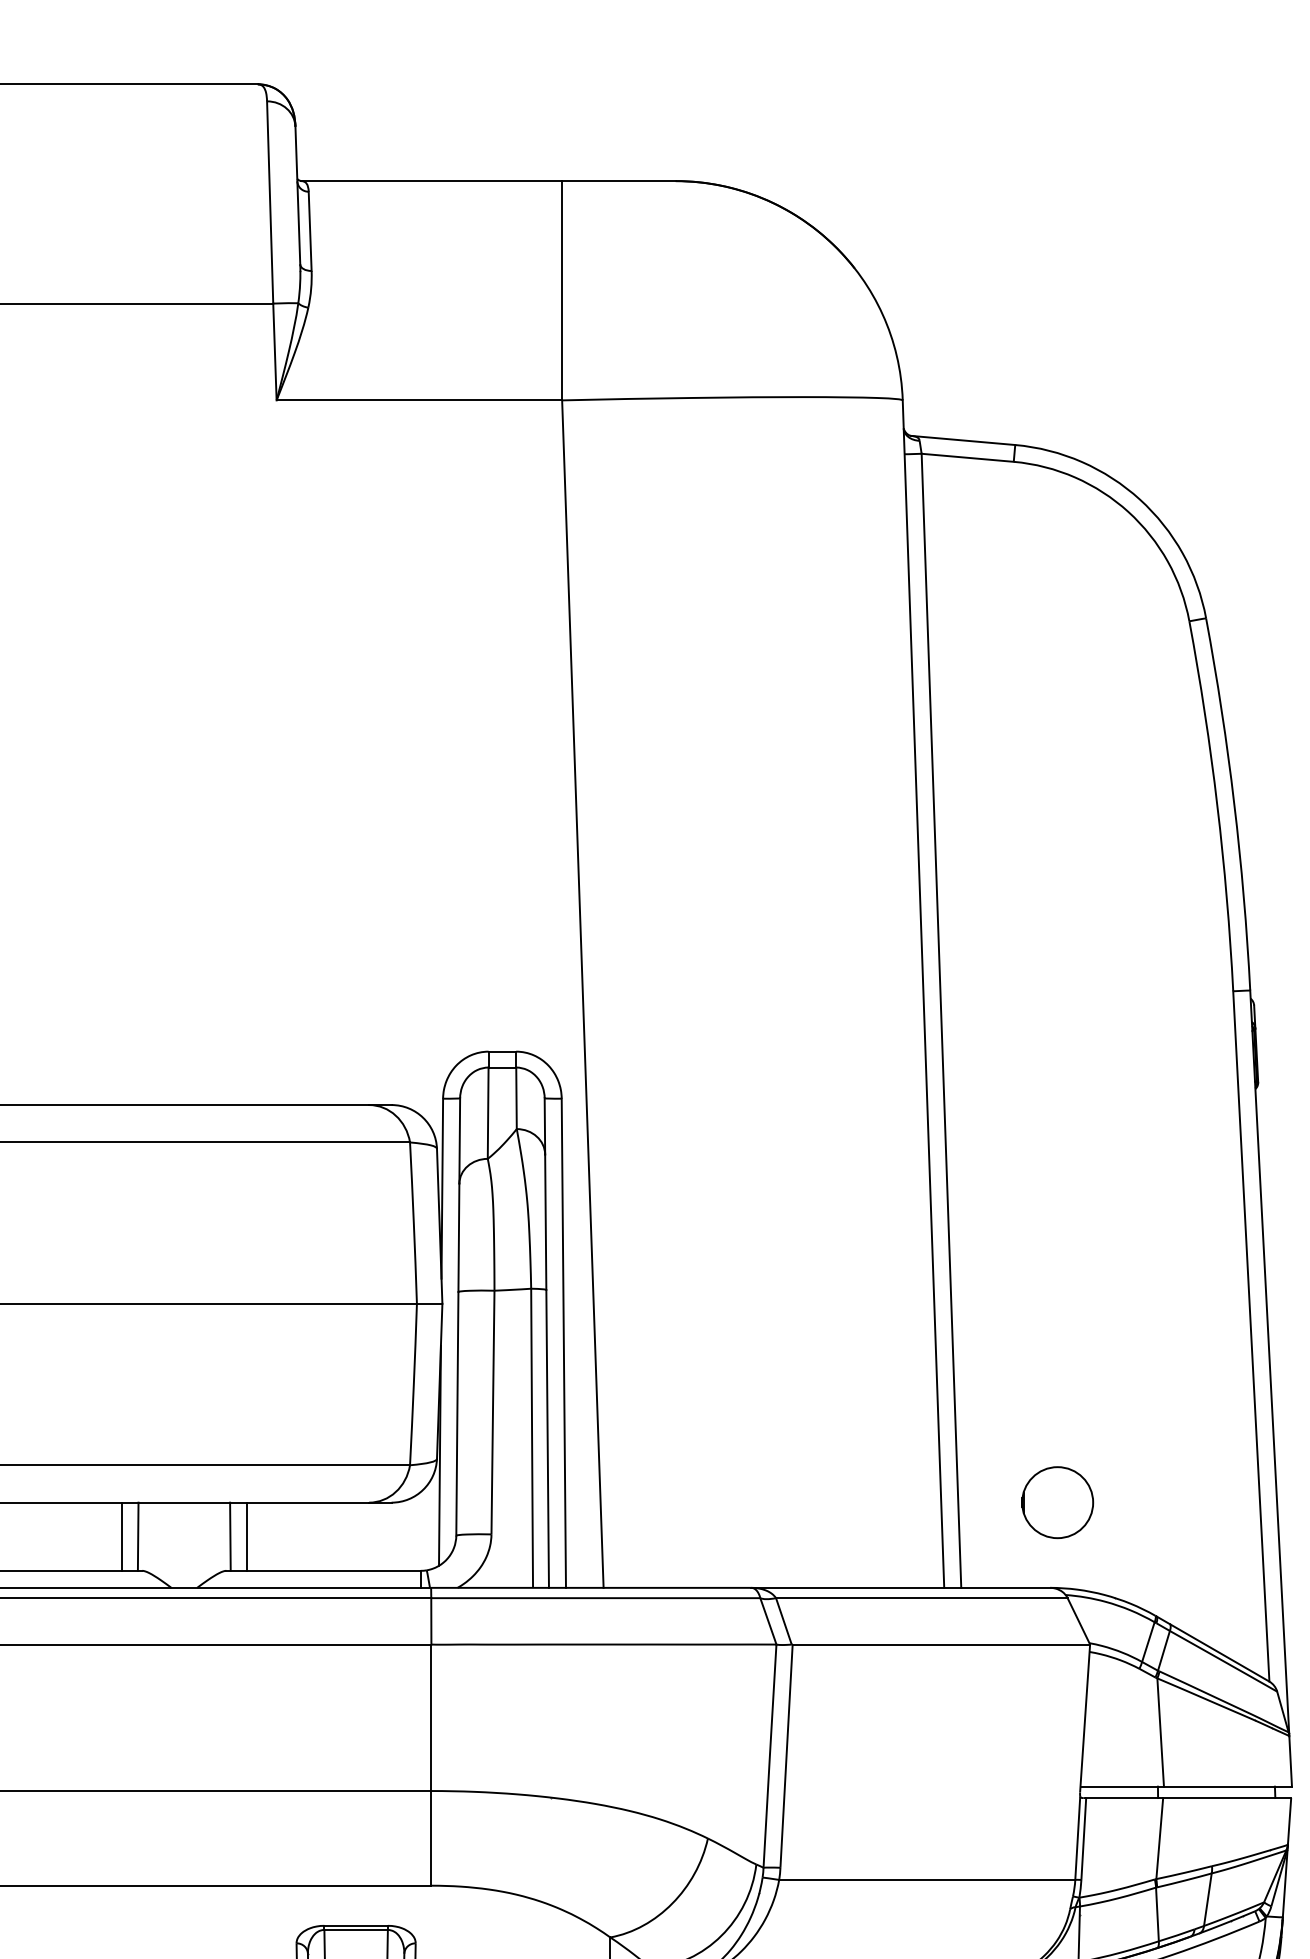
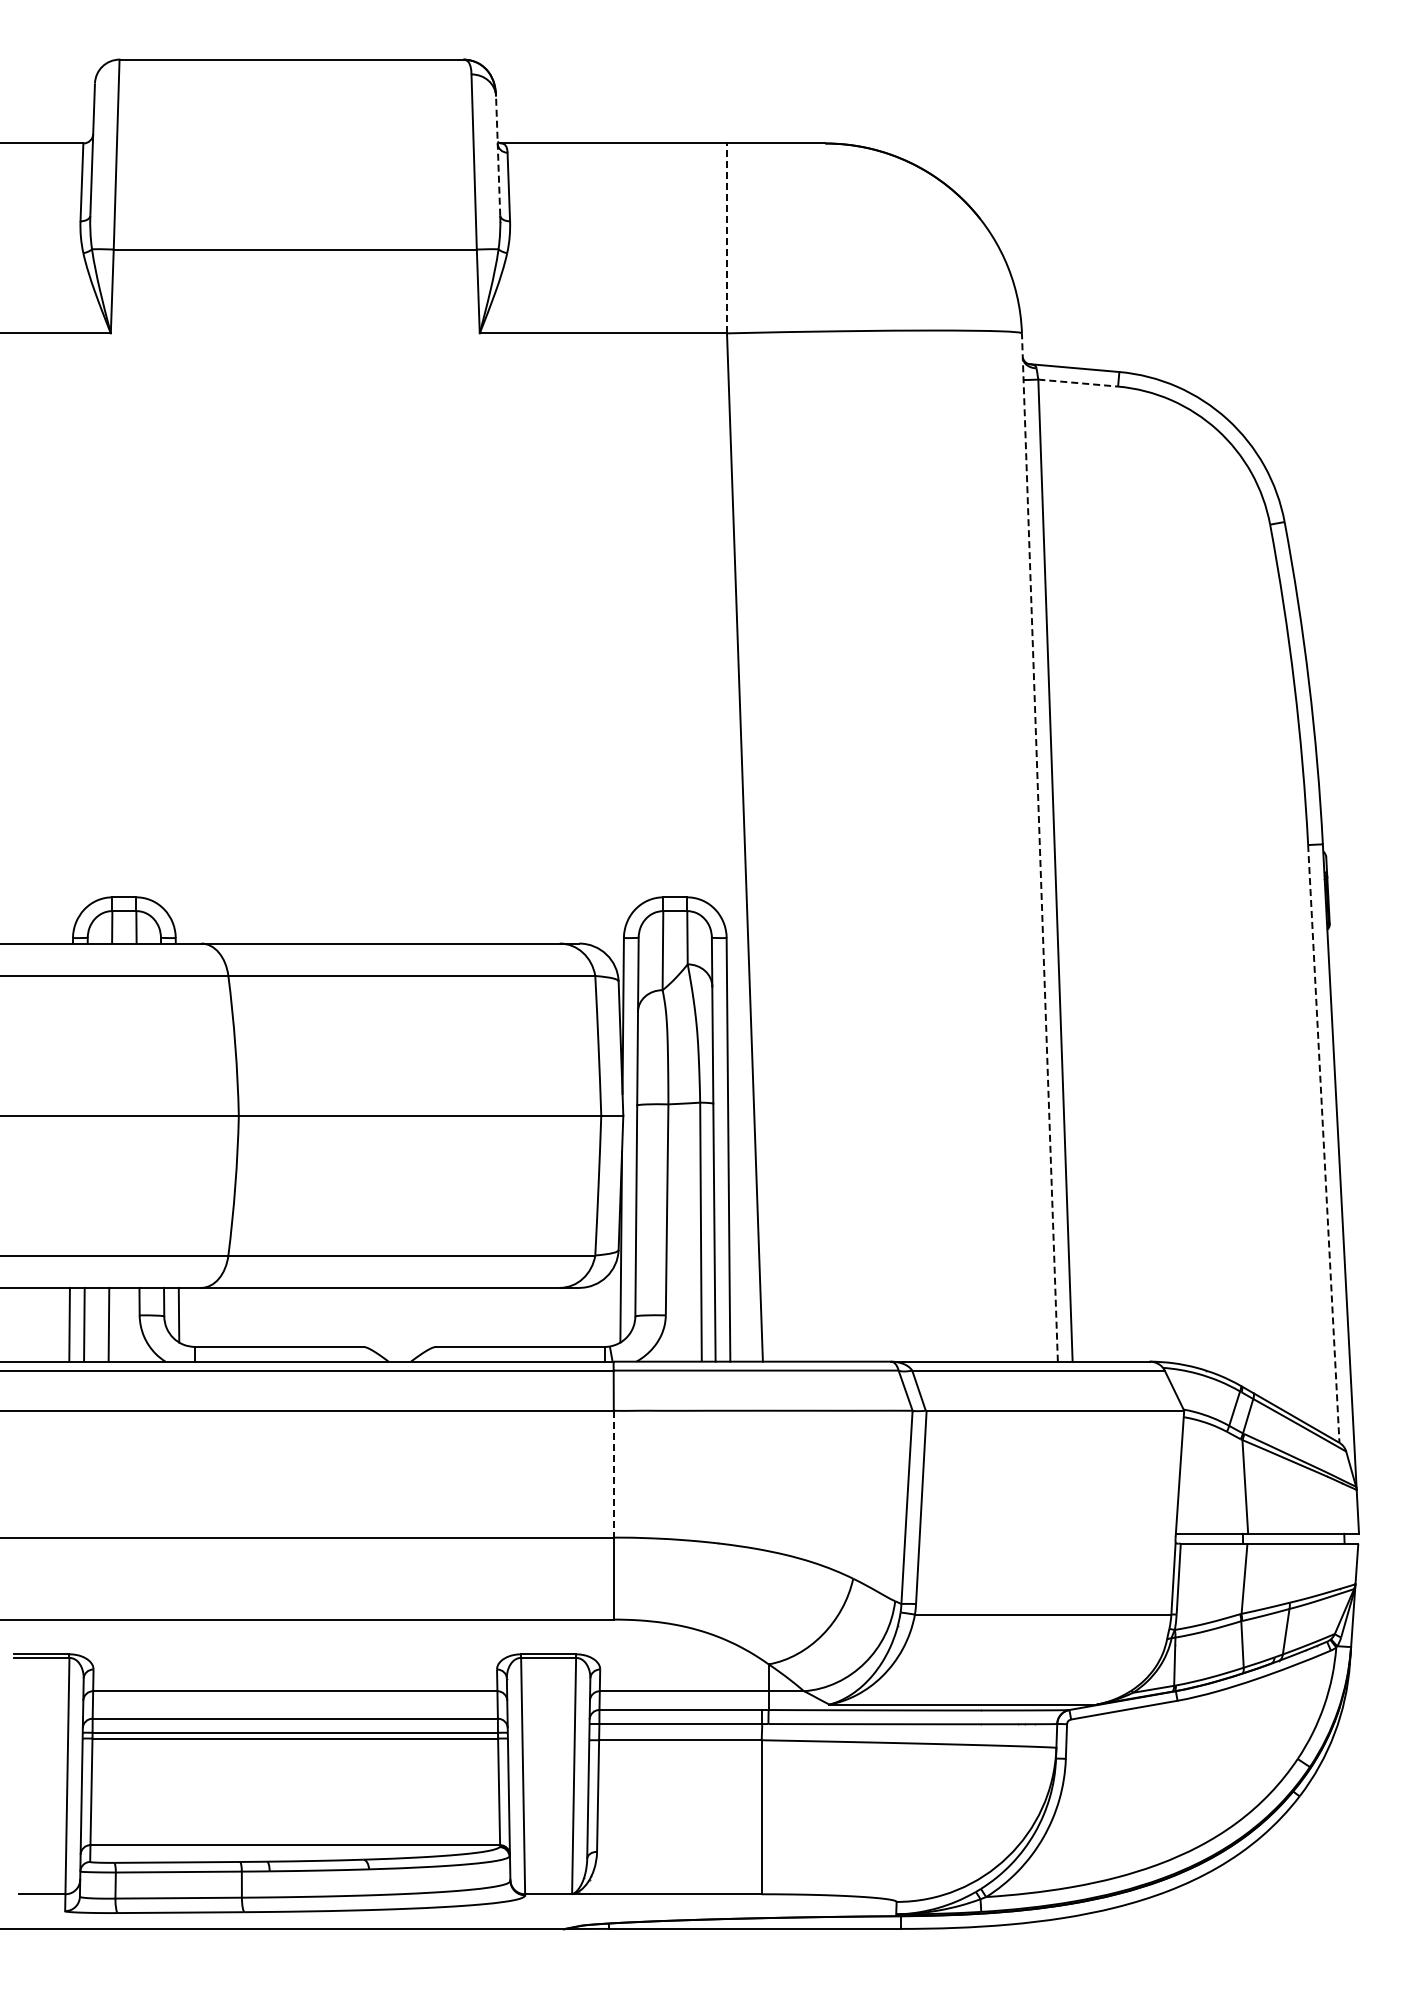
line: (298, 196) -> (498, 156), solid -> dashed
line: (562, 290) -> (727, 238), solid -> dashed
line: (968, 458) -> (1078, 383), solid -> dashed
line: (923, 994) -> (1039, 847), solid -> dashed
line: (1250, 1337) -> (1323, 1144), solid -> dashed
circle: (1056, 1502) -> (1155, 1287), removed
line: (121, 1535) -> (345, 1316), removed
line: (137, 1535) -> (359, 1316), removed
line: (230, 1535) -> (439, 1316), removed
line: (246, 1535) -> (453, 1316), removed
line: (431, 1718) -> (613, 1474), solid -> dashed

